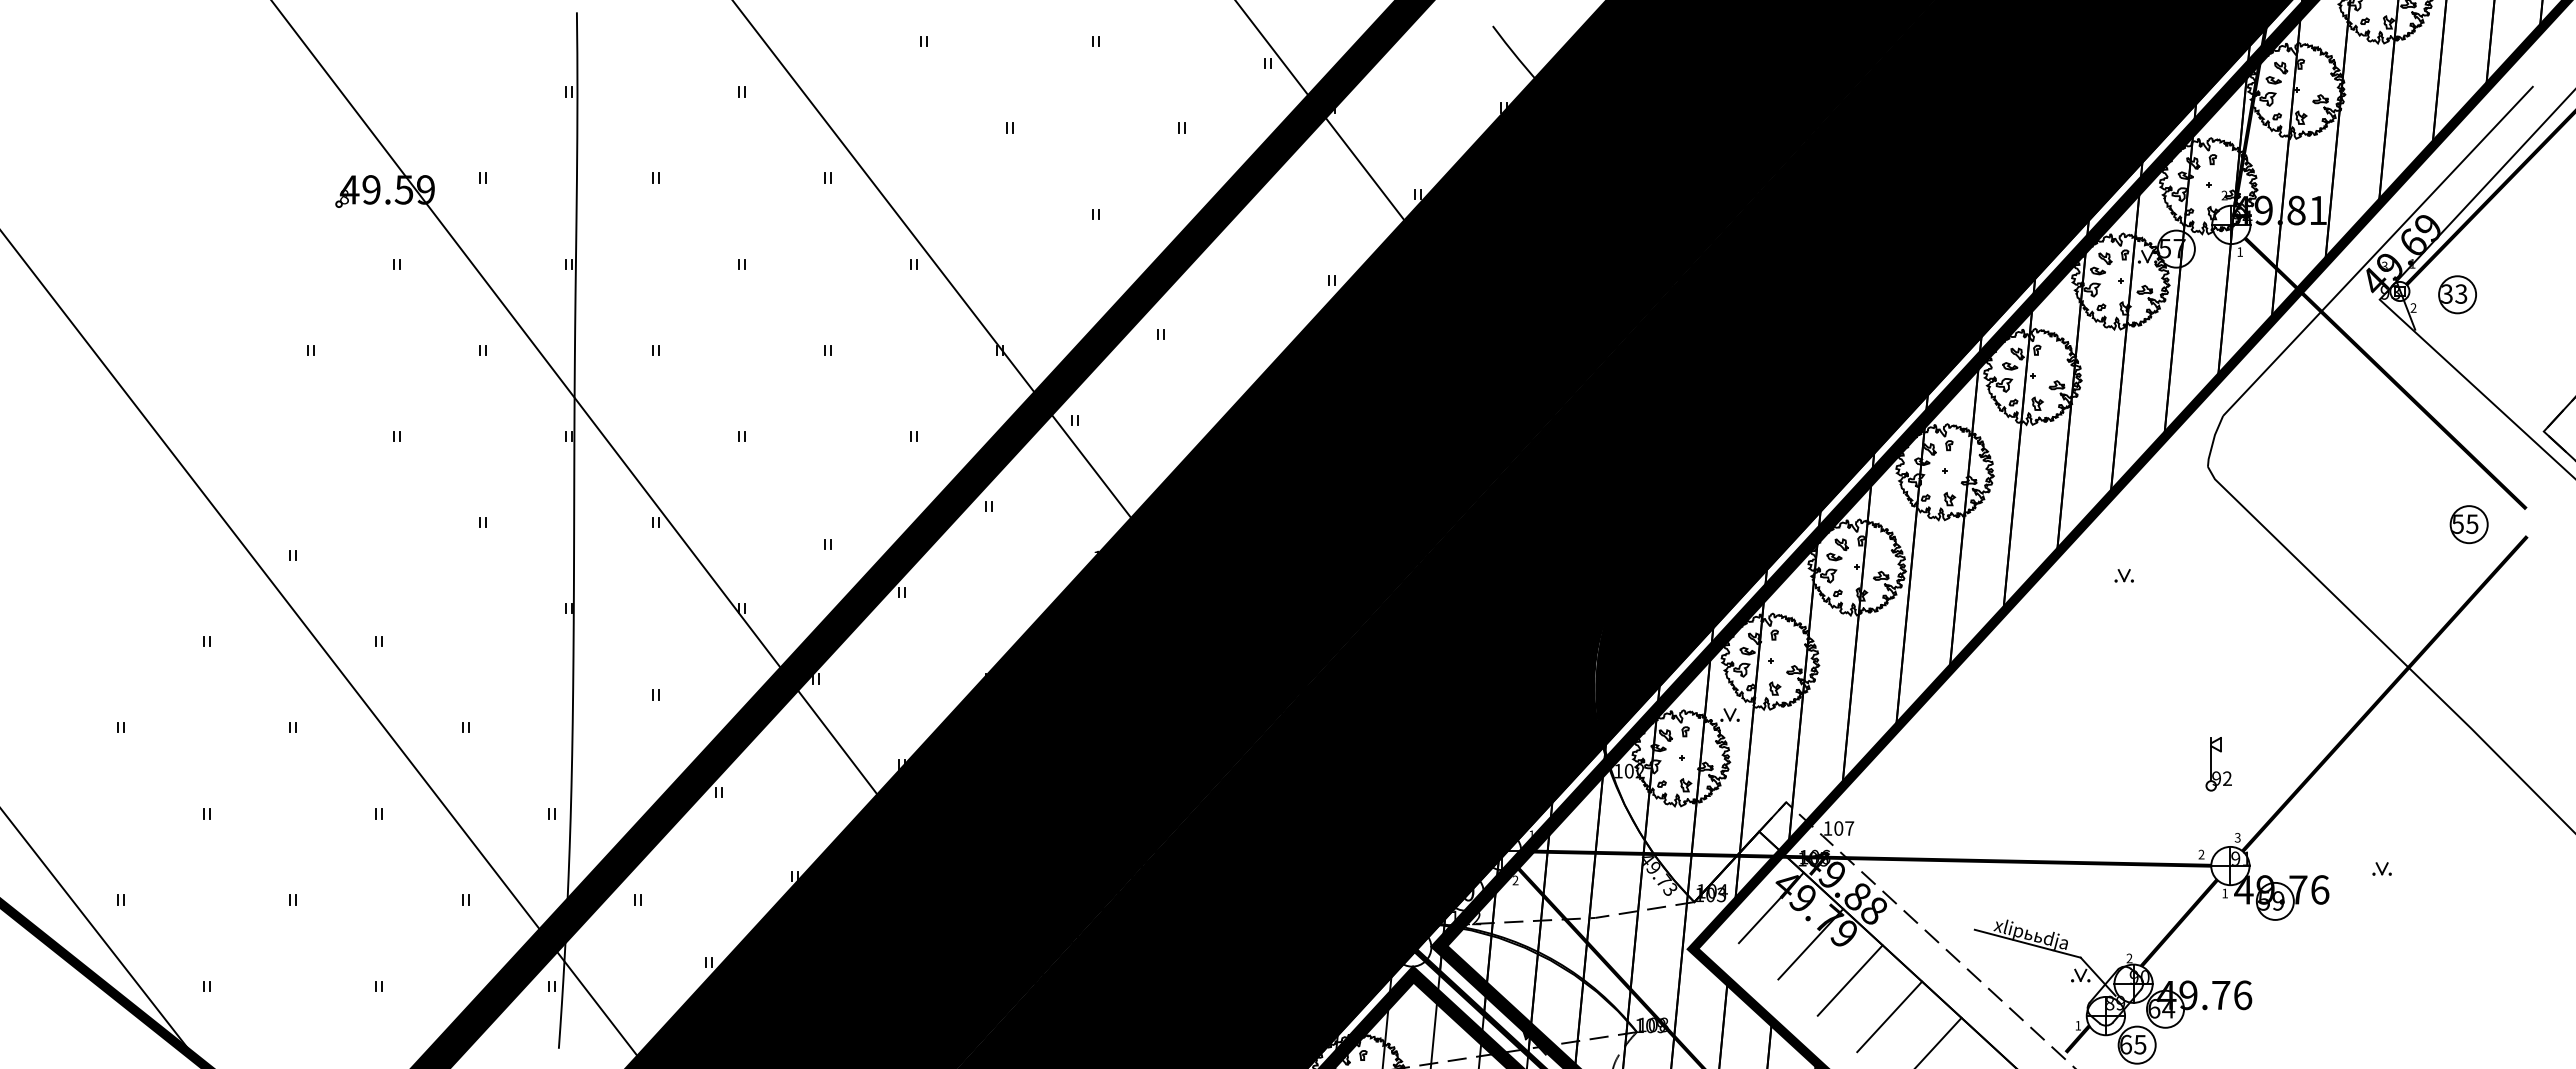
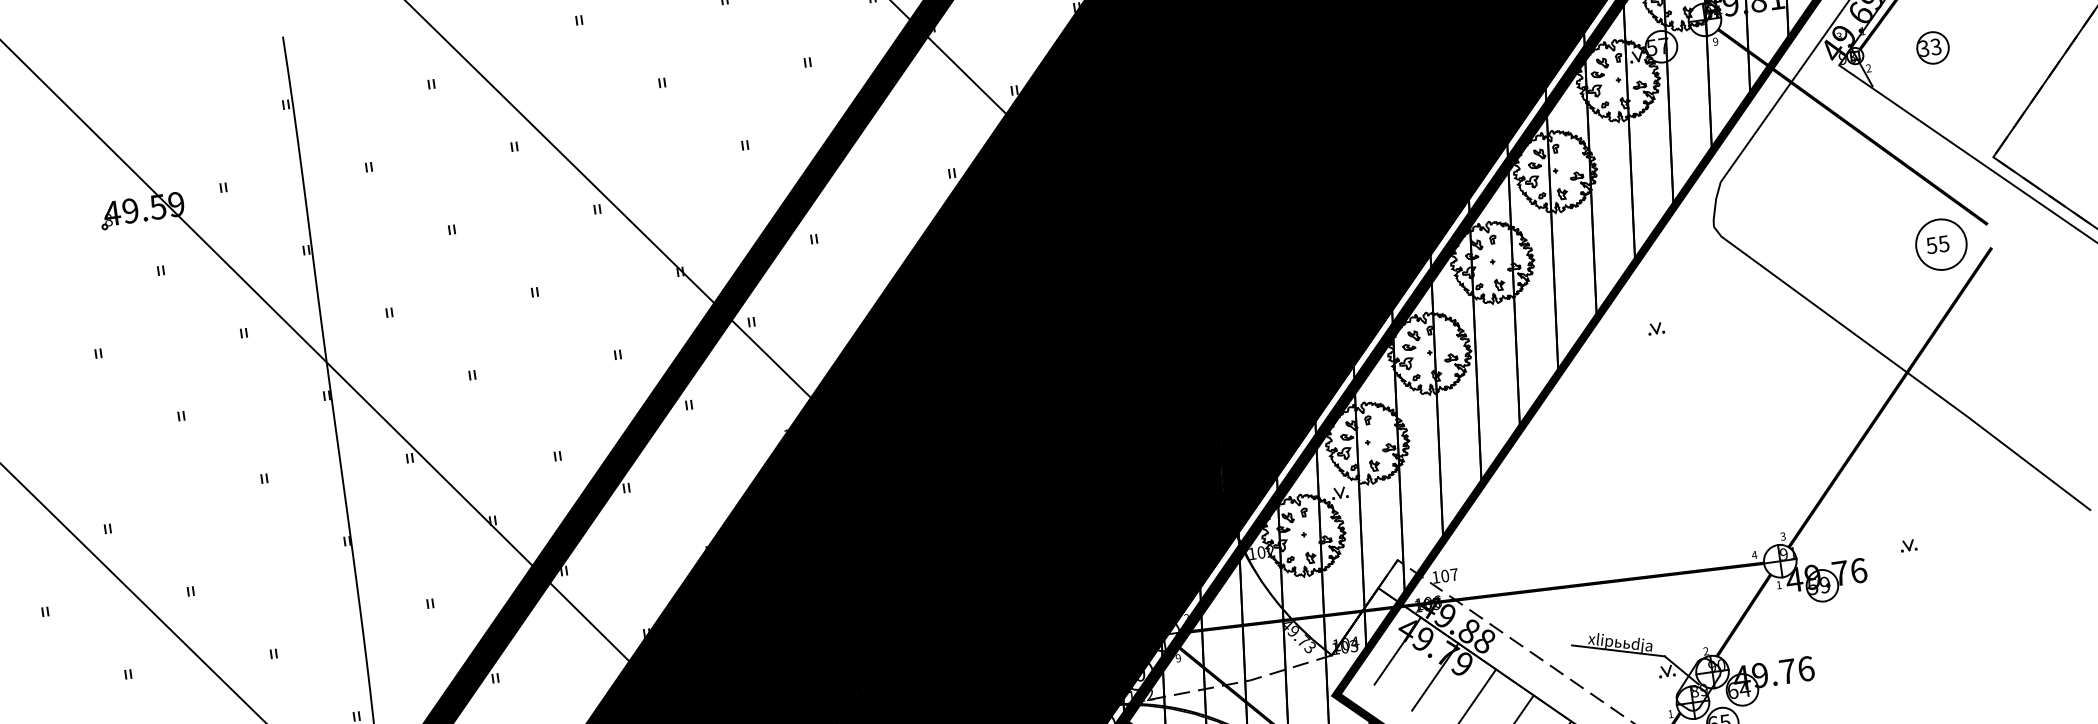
text: (2240, 251) -> (1715, 41), 1 -> 9
part: (2457, 294) -> (1932, 47), moved
circle: (2468, 524) -> (1940, 244), size x1.6
part: (2211, 764) -> (1752, 477), removed
text: (1531, 834) -> (1186, 617), 1 -> 2
text: (2201, 854) -> (1754, 554), 2 -> 4
text: (1515, 880) -> (1178, 658), 2 -> 9

